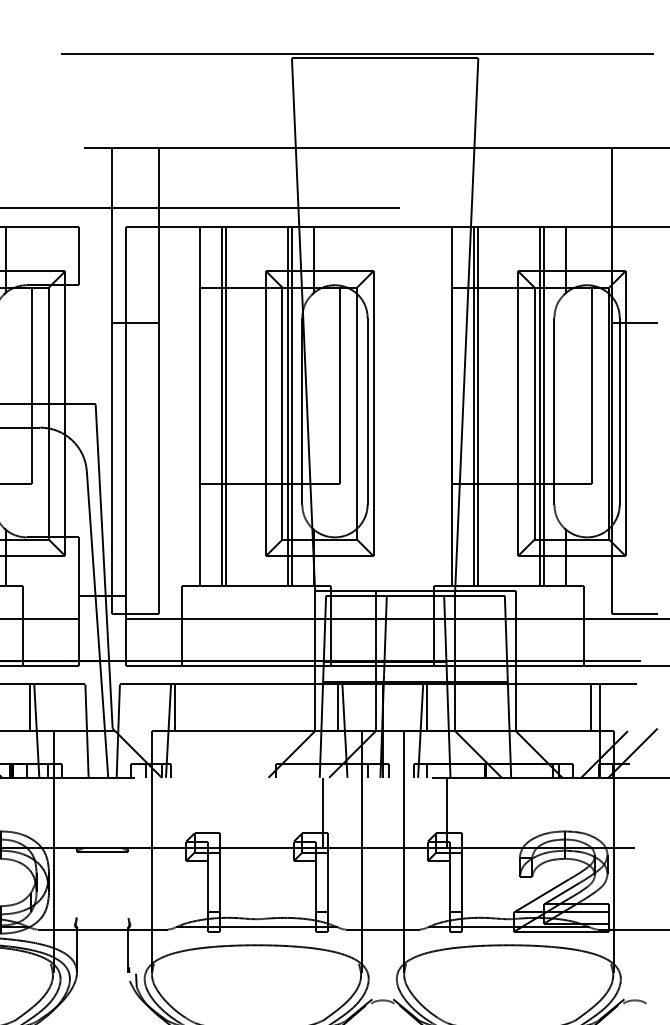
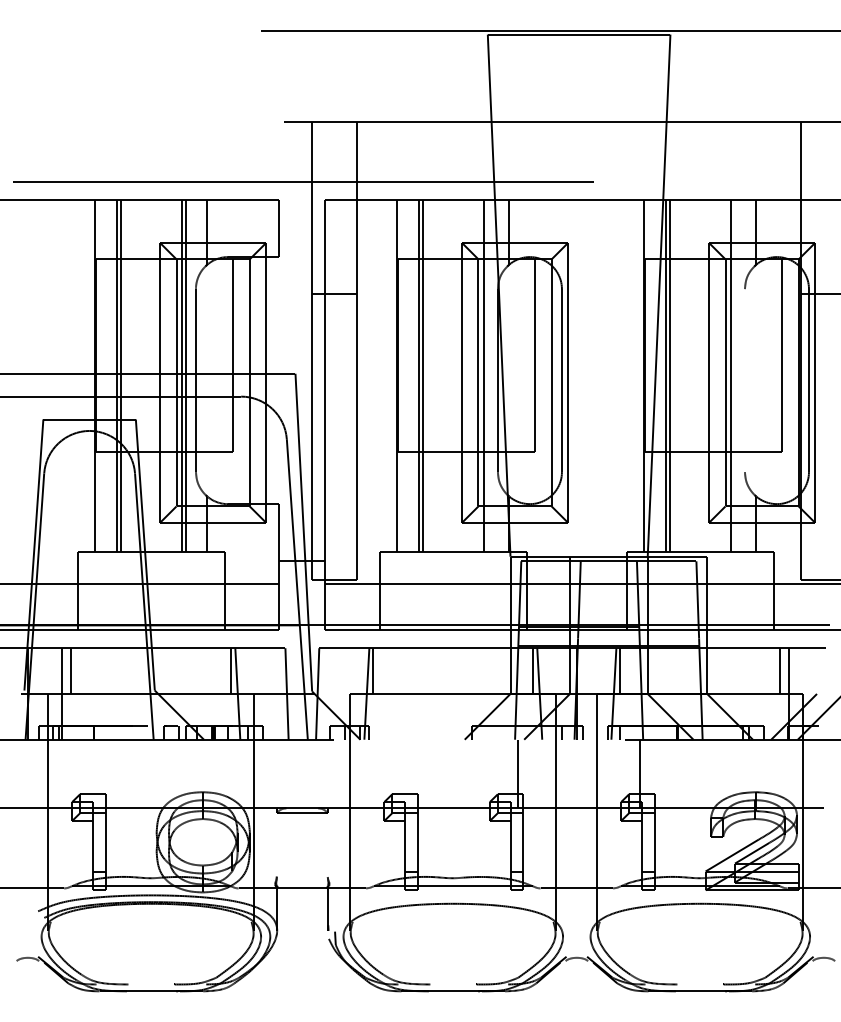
line: (291, 406) -> (487, 375), removed
line: (543, 406) -> (734, 375), removed
line: (553, 411) -> (744, 380), removed

